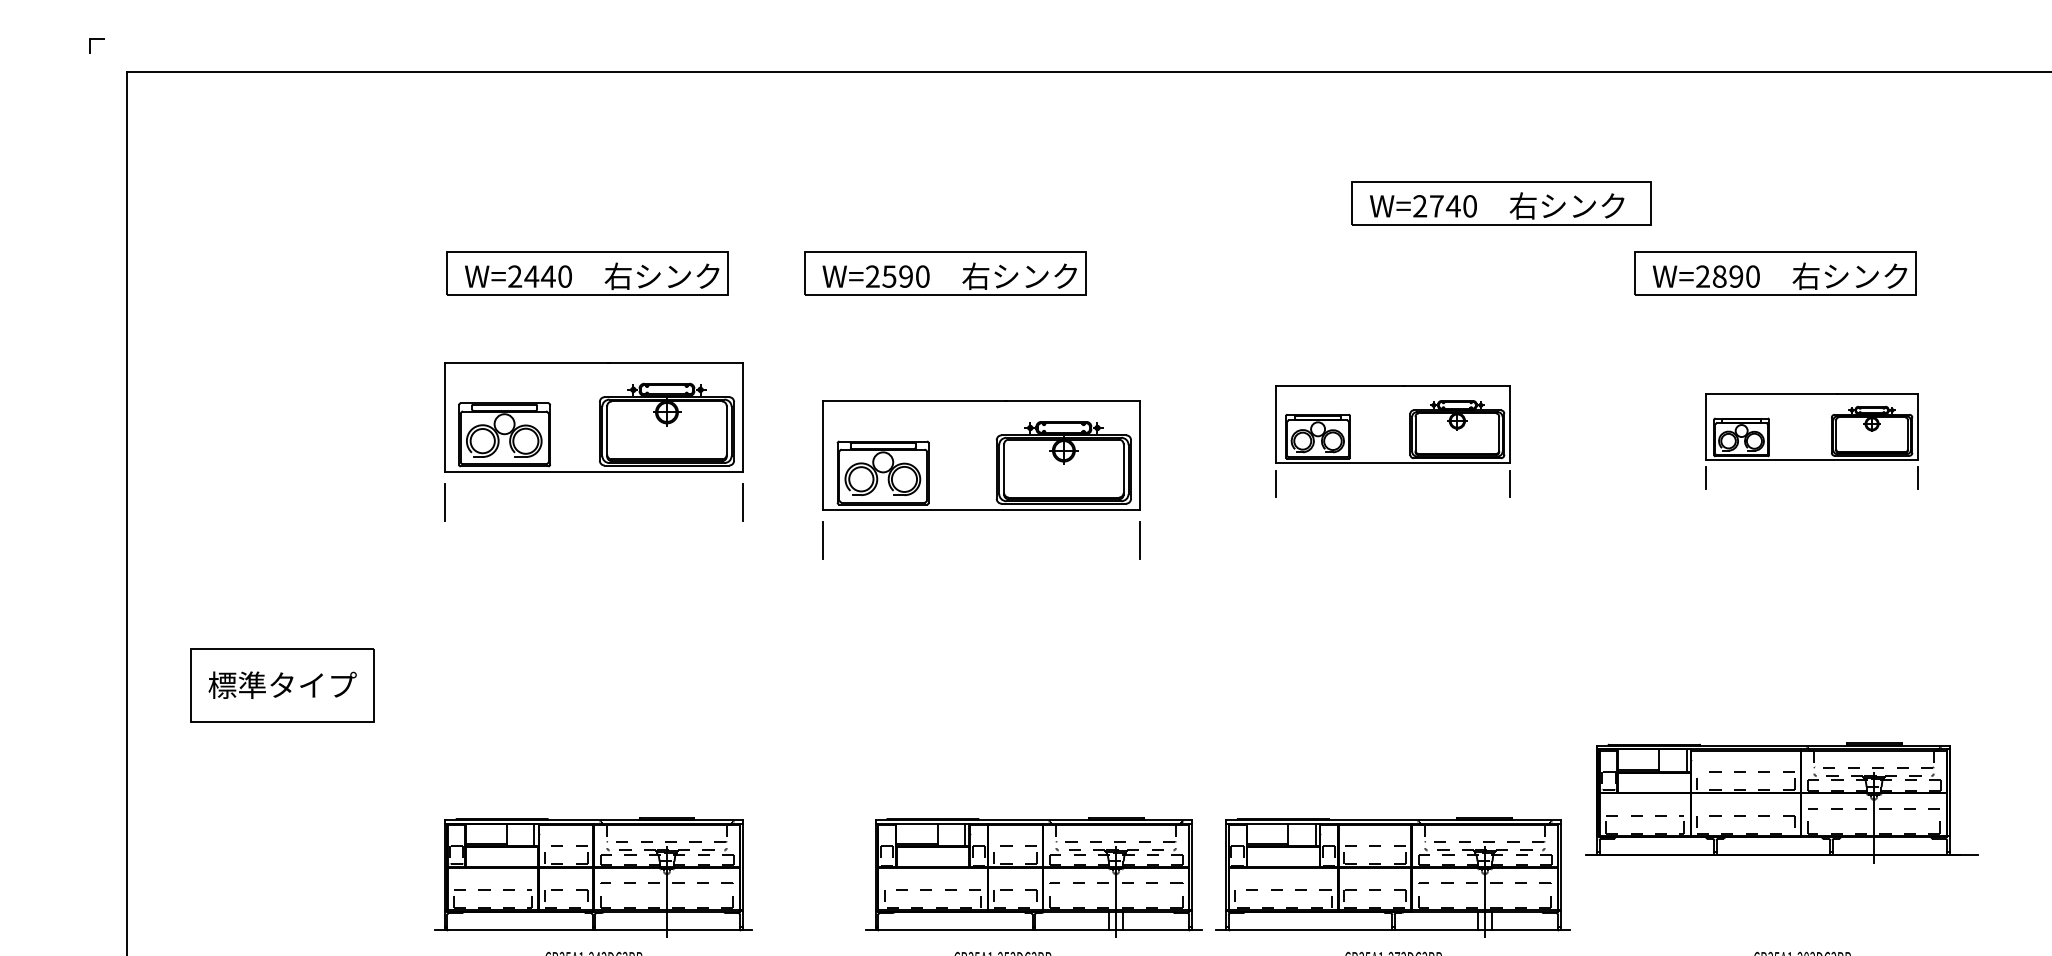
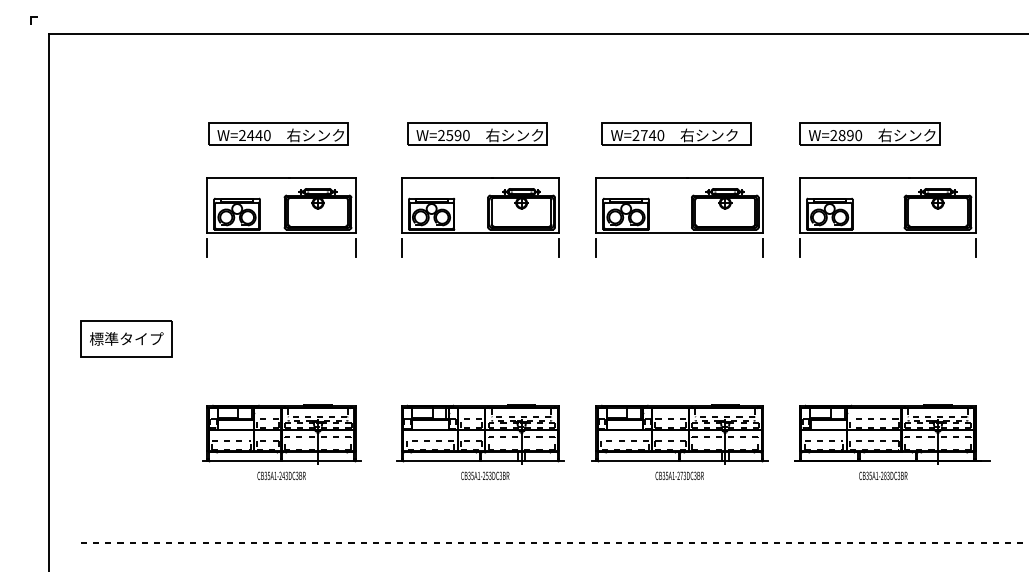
part: (1501, 202) -> (676, 133), moved
part: (945, 272) -> (477, 133), moved
part: (1393, 441) -> (679, 217), size x1.43
part: (1810, 441) -> (887, 217), size x1.67
part: (981, 479) -> (480, 217), moved
part: (1782, 802) -> (892, 434), moved
part: (1033, 877) -> (480, 434), moved

